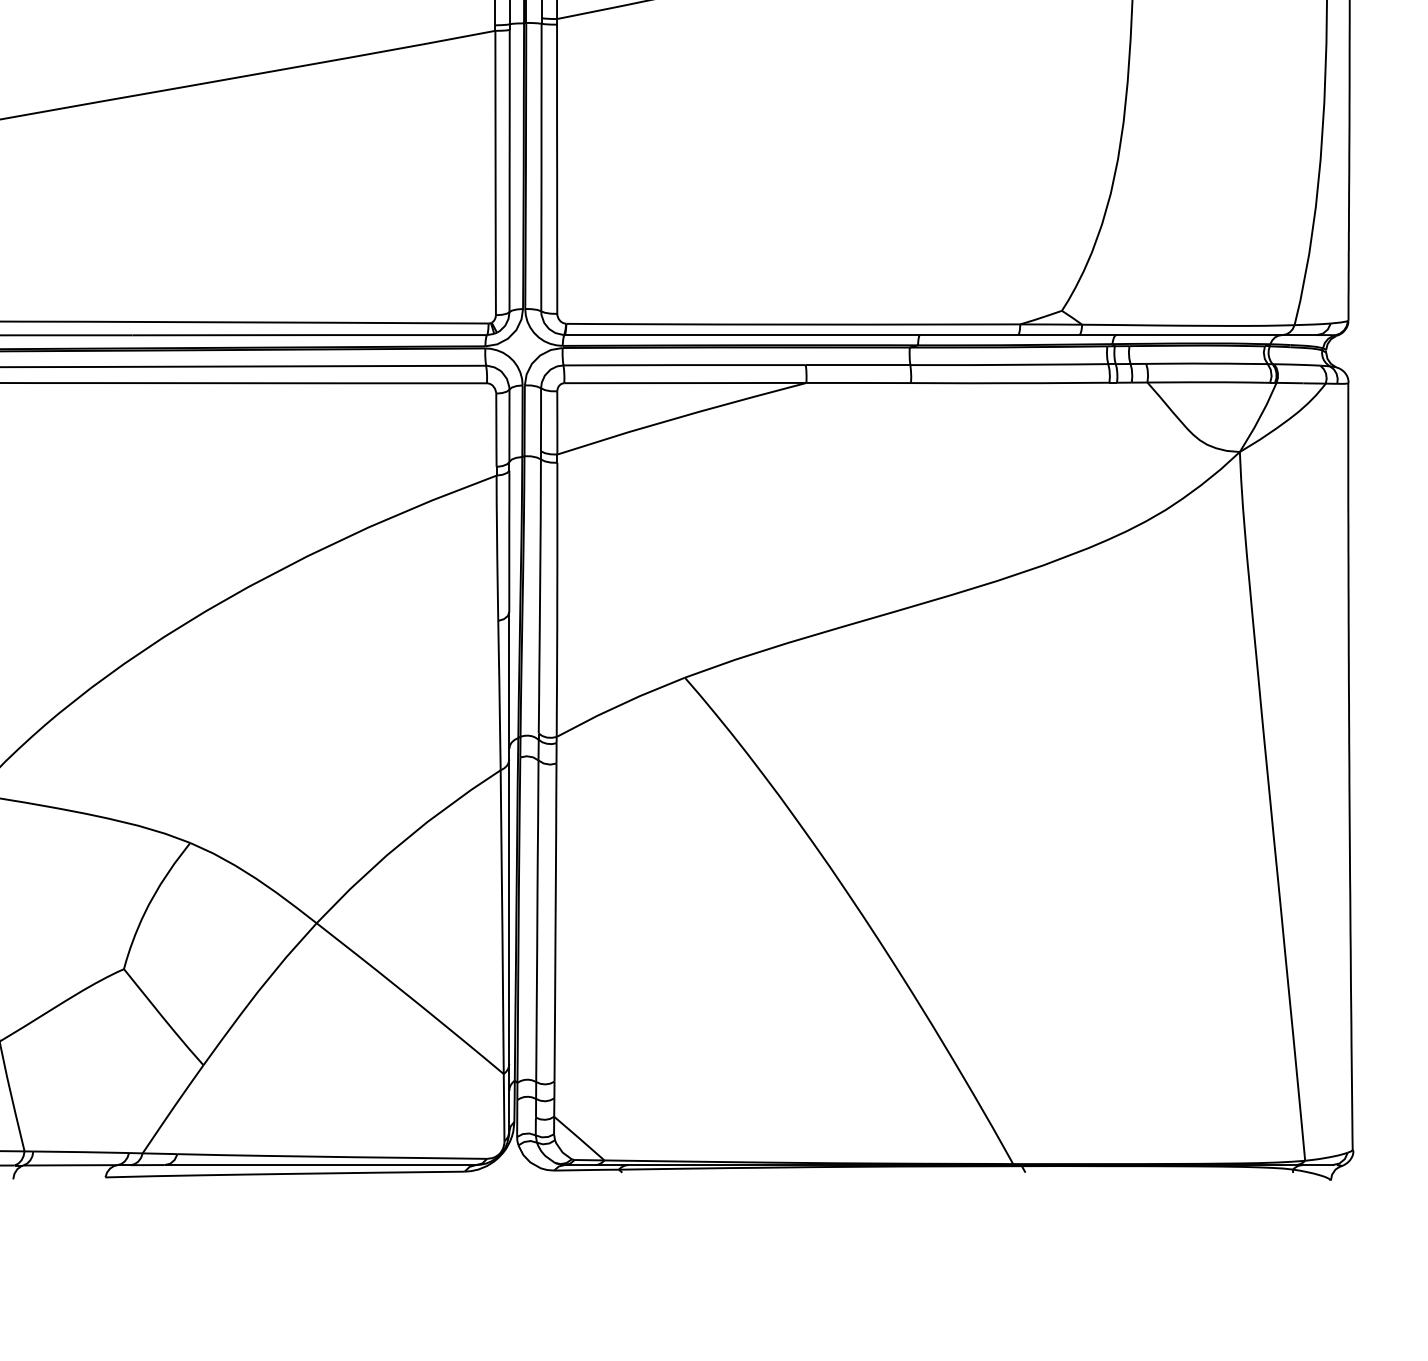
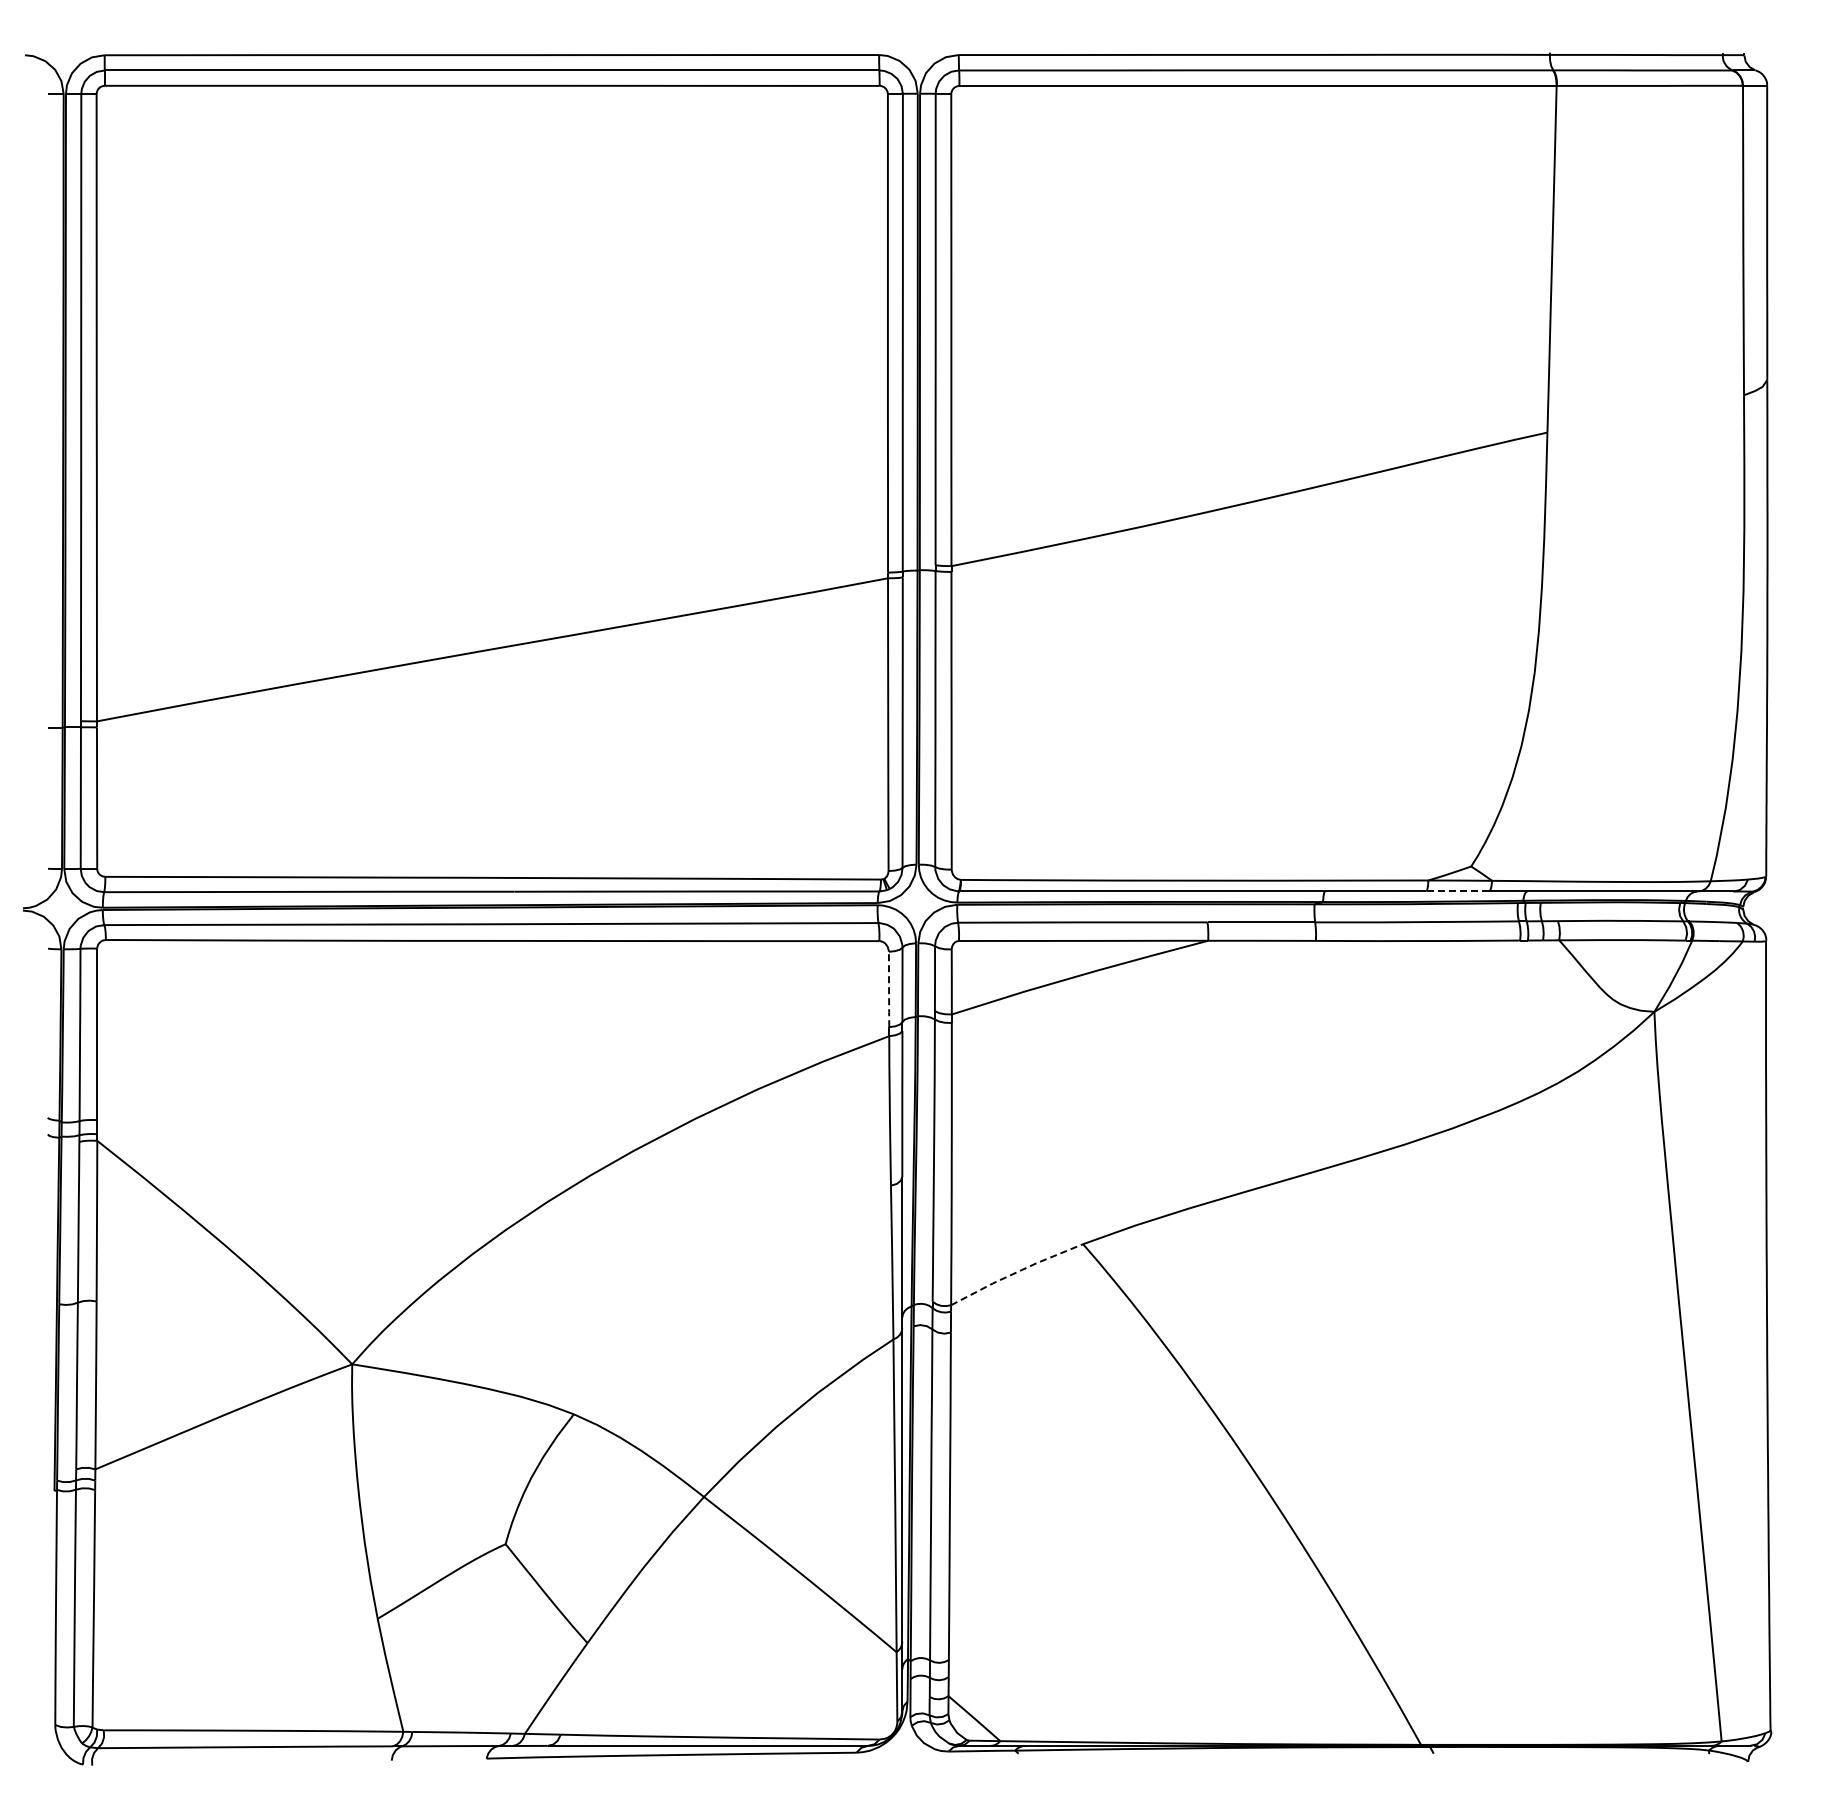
line: (1048, 335) -> (1457, 891), solid -> dashed
line: (496, 430) -> (889, 989), solid -> dashed
line: (621, 705) -> (1017, 1272), solid -> dashed

